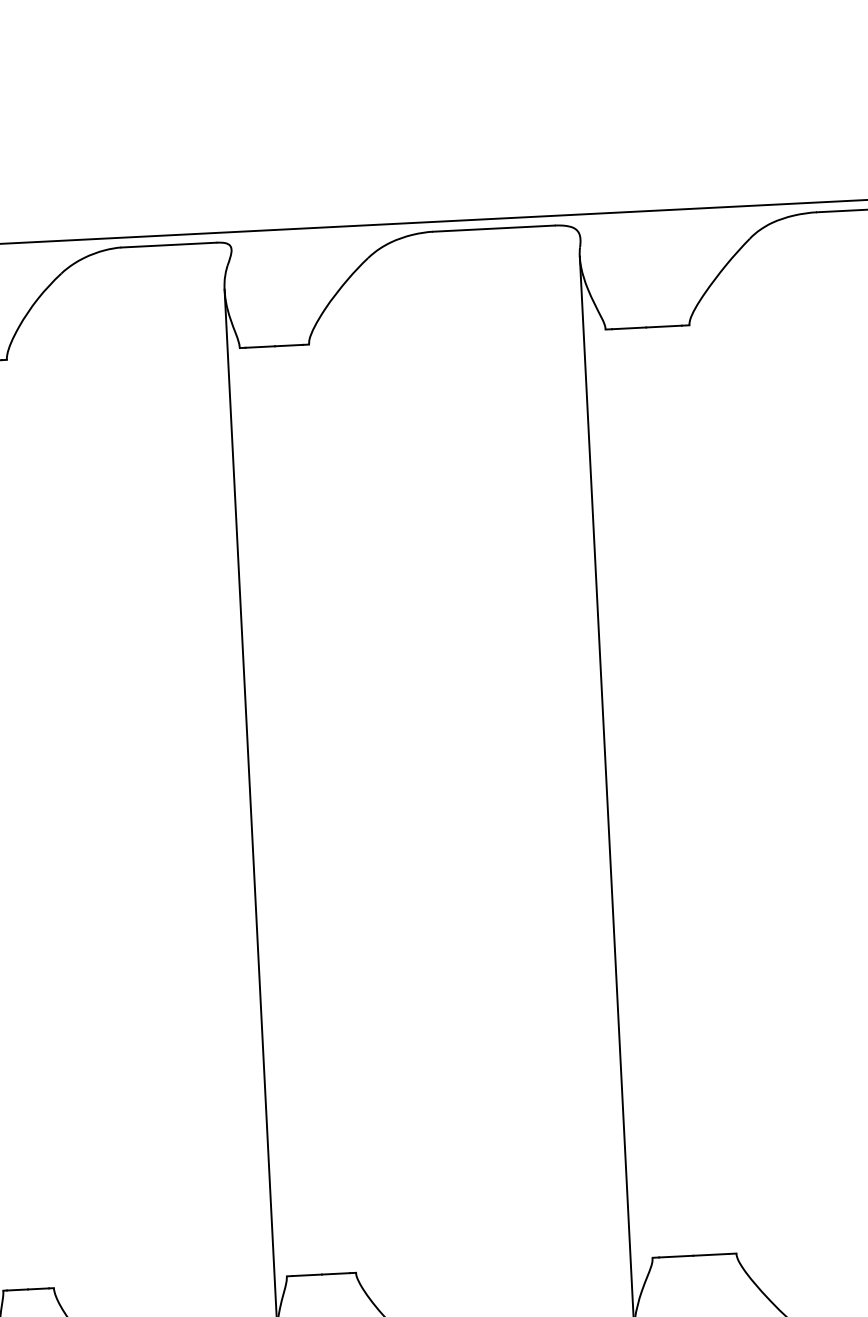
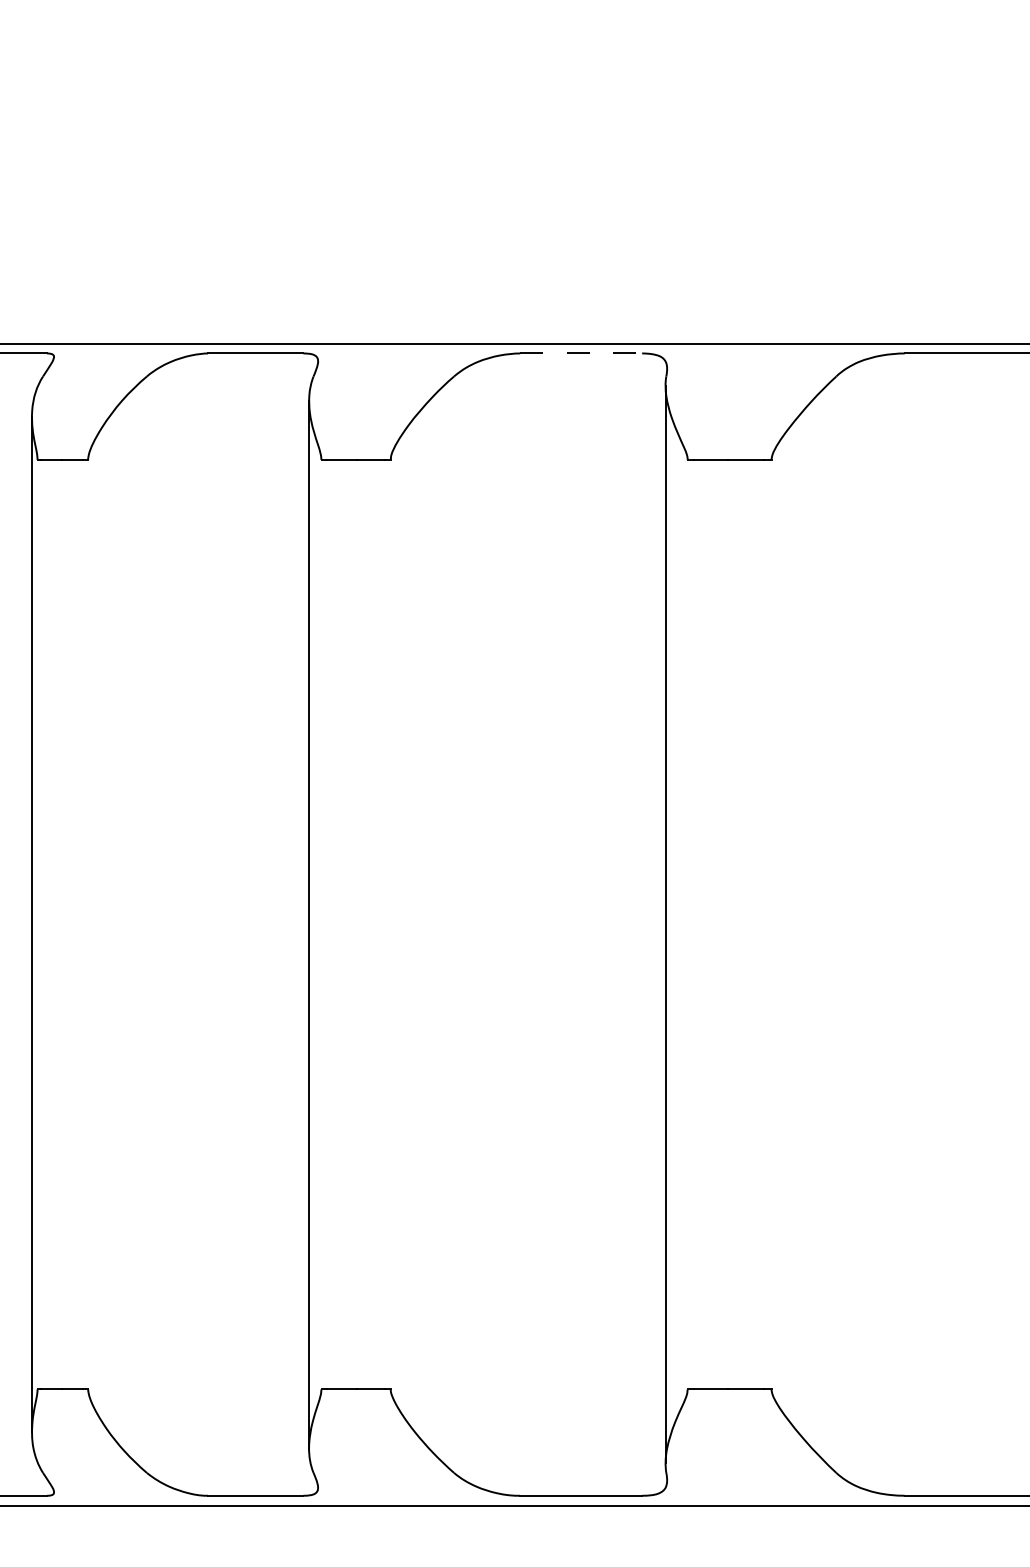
line: (494, 228) -> (581, 353), solid -> dashed

